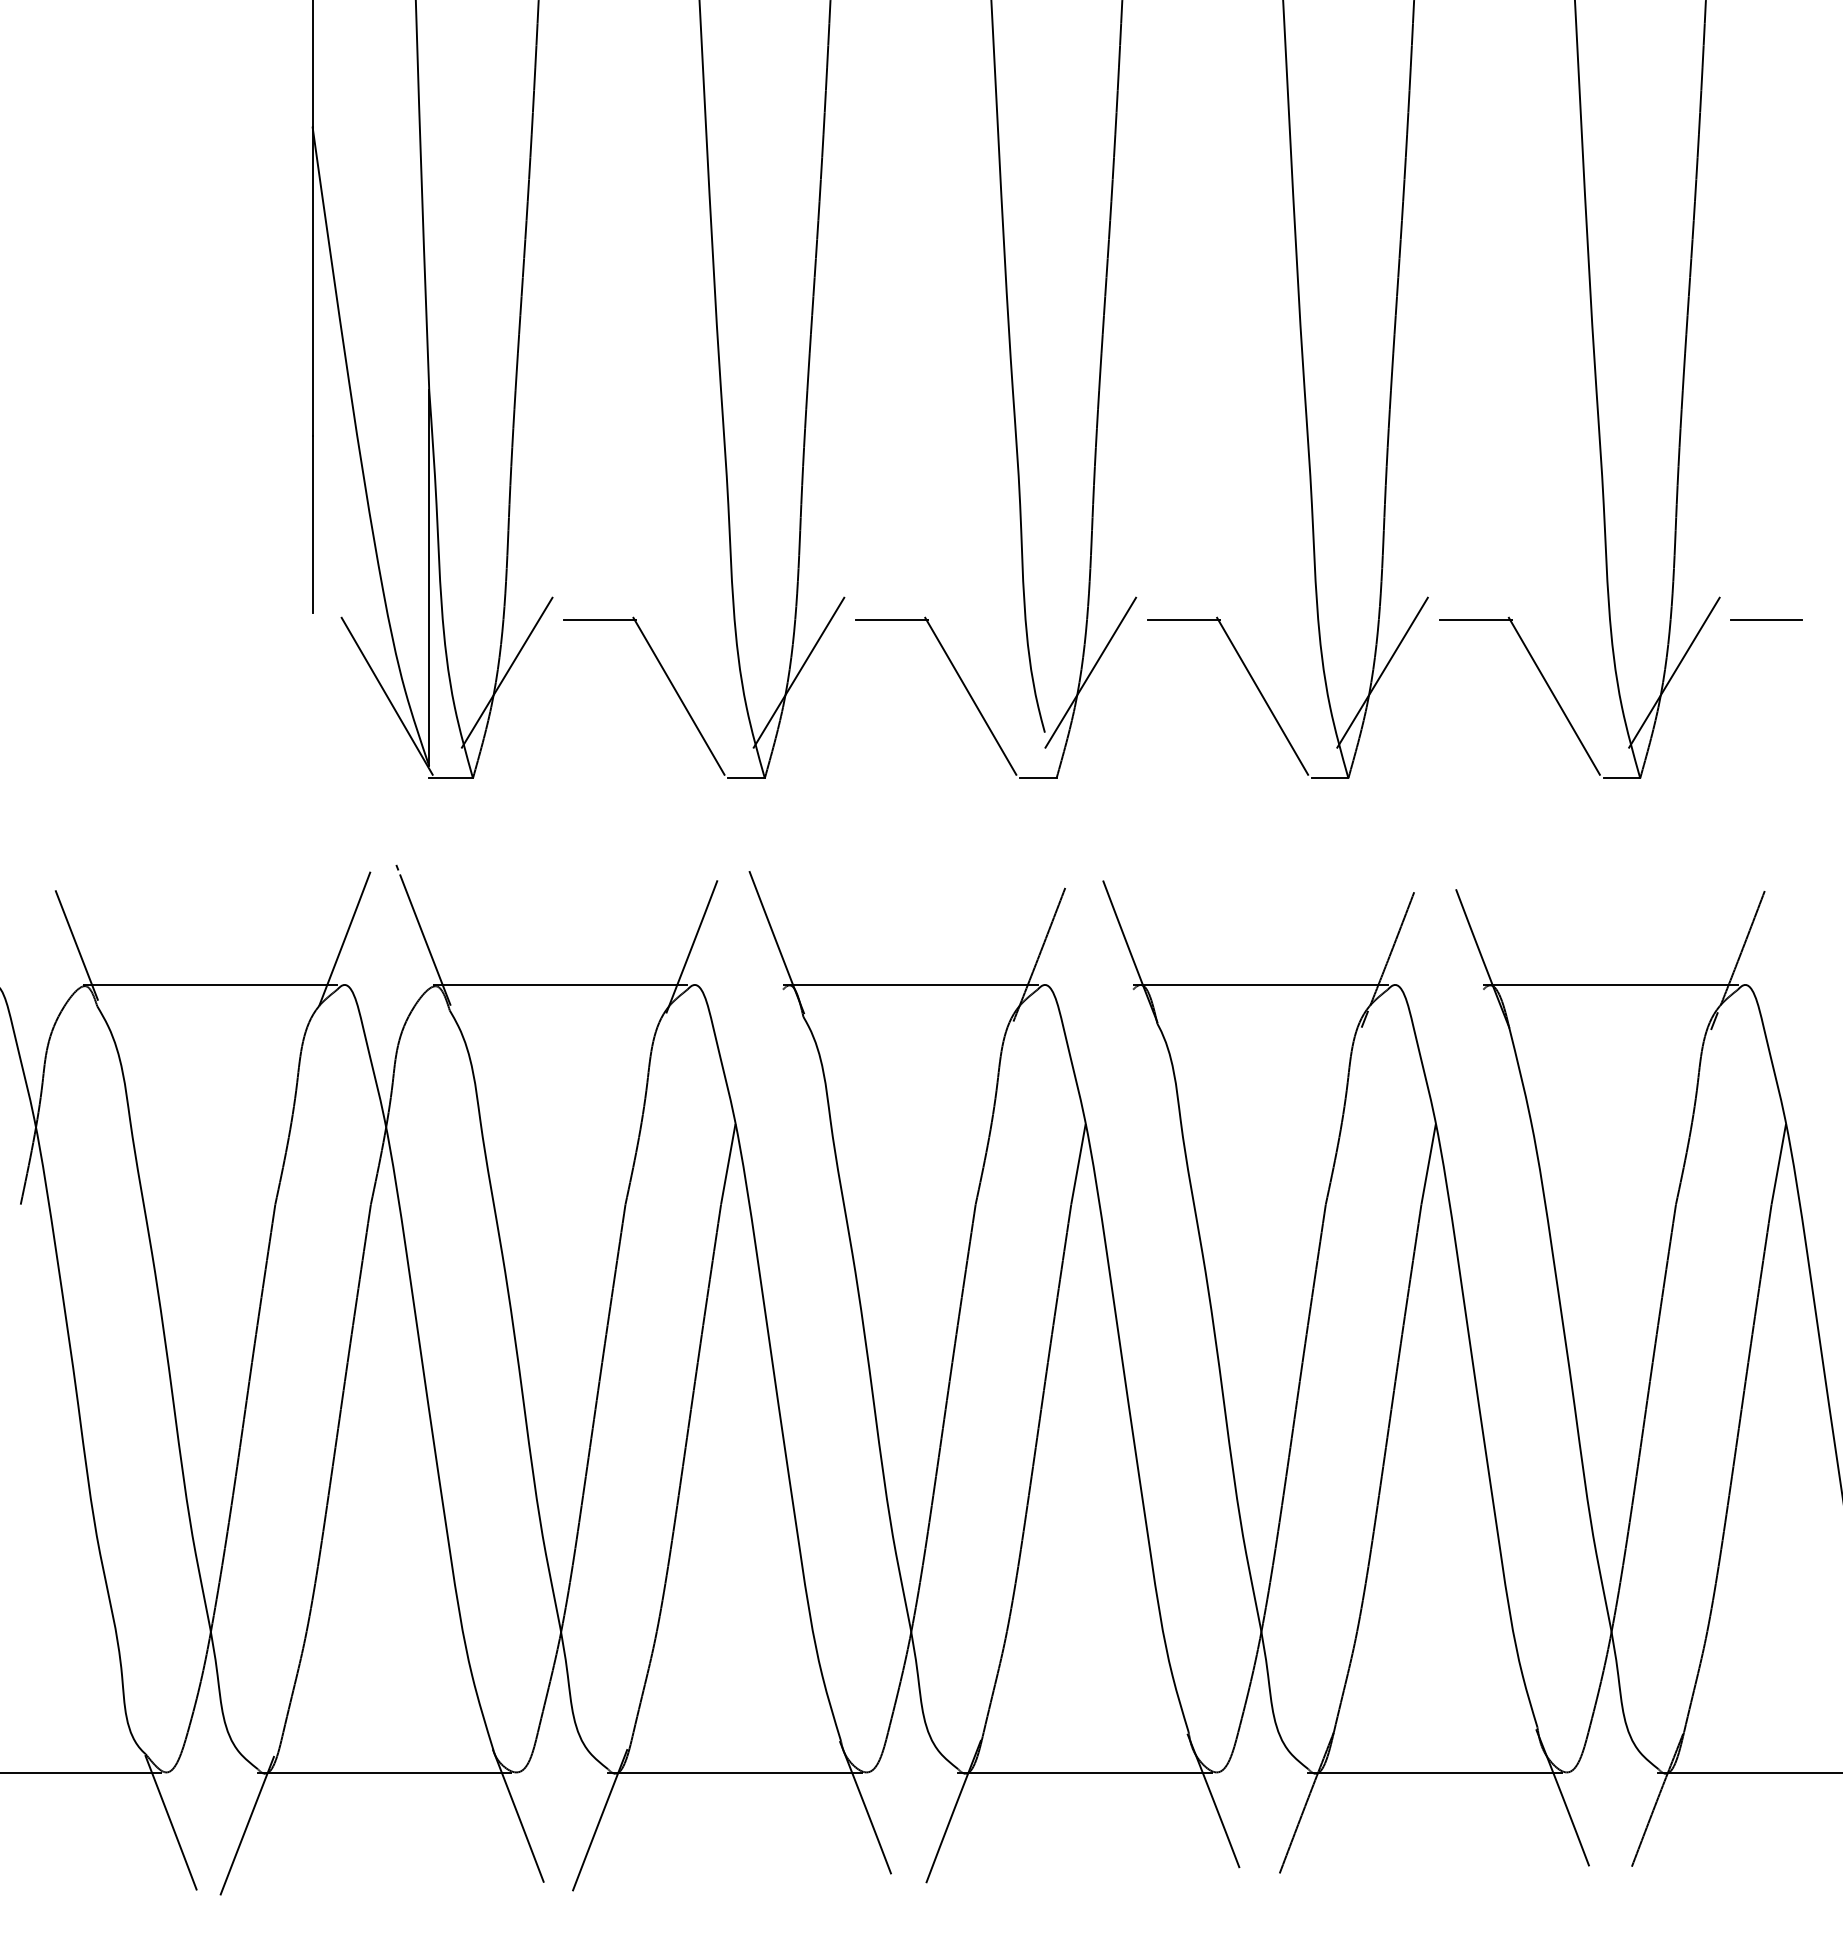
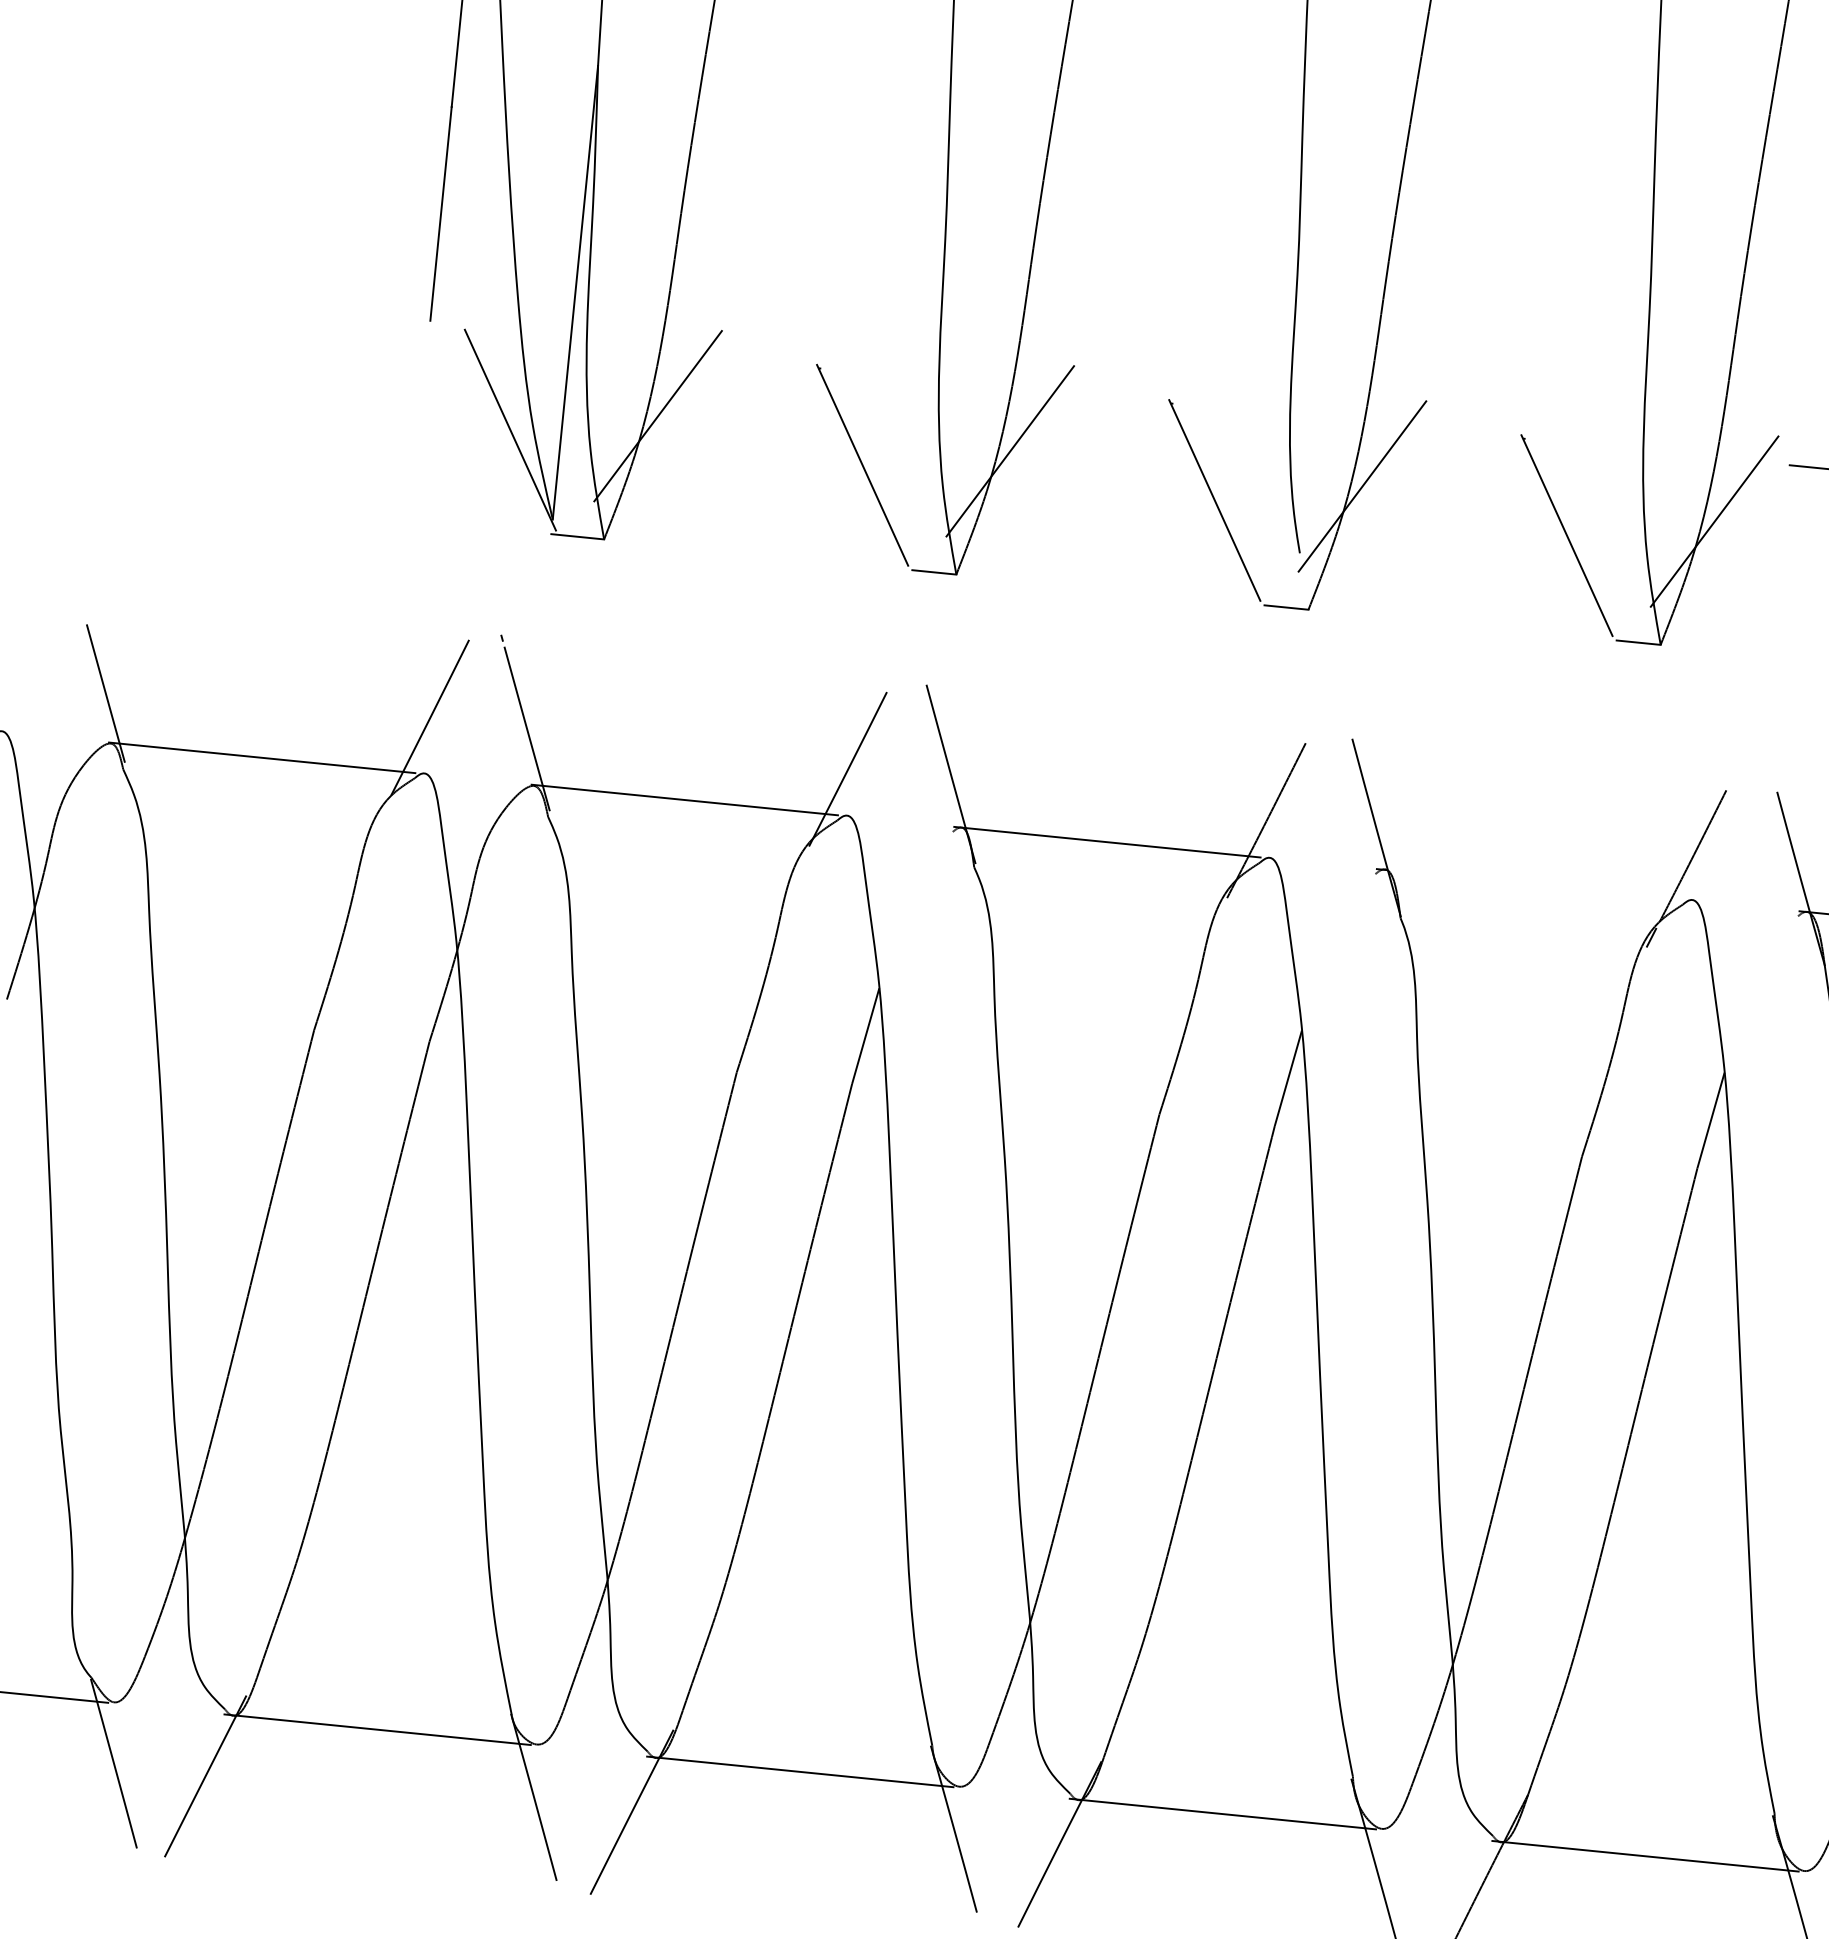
line: (599, 620) -> (775, 364), removed
line: (890, 620) -> (1127, 399), removed
line: (1182, 620) -> (1479, 434), removed
line: (1265, 985) -> (1535, 885), removed

